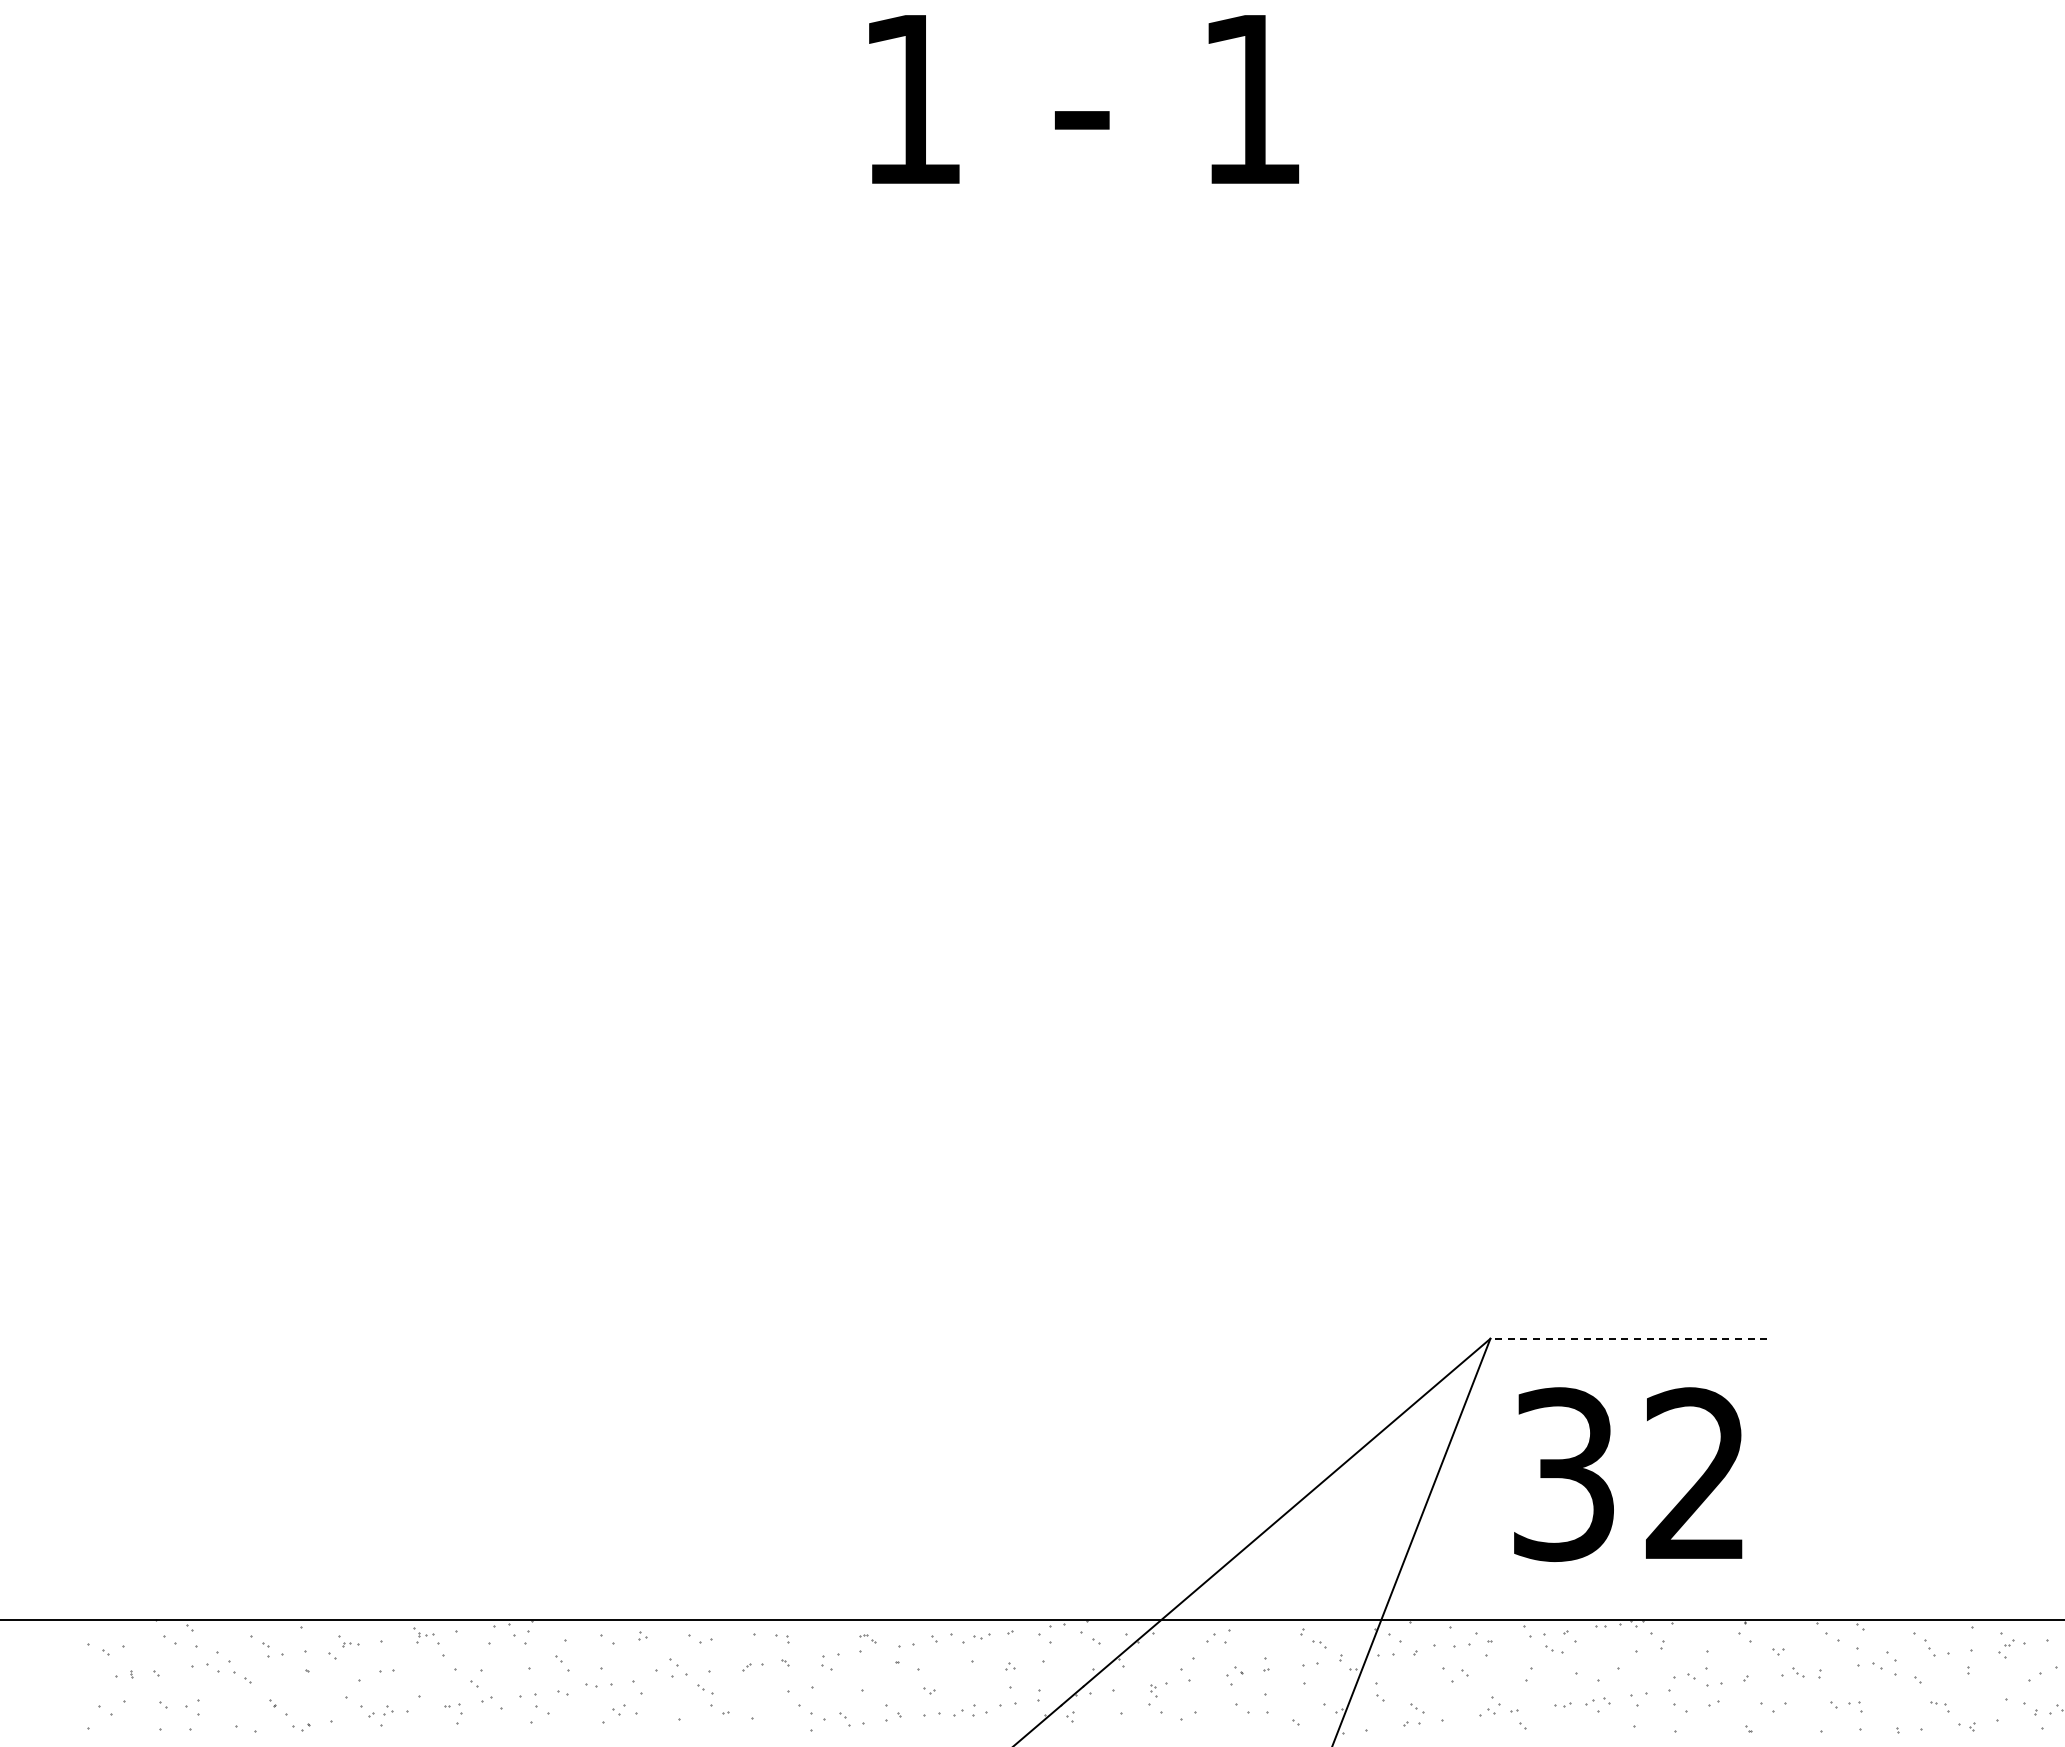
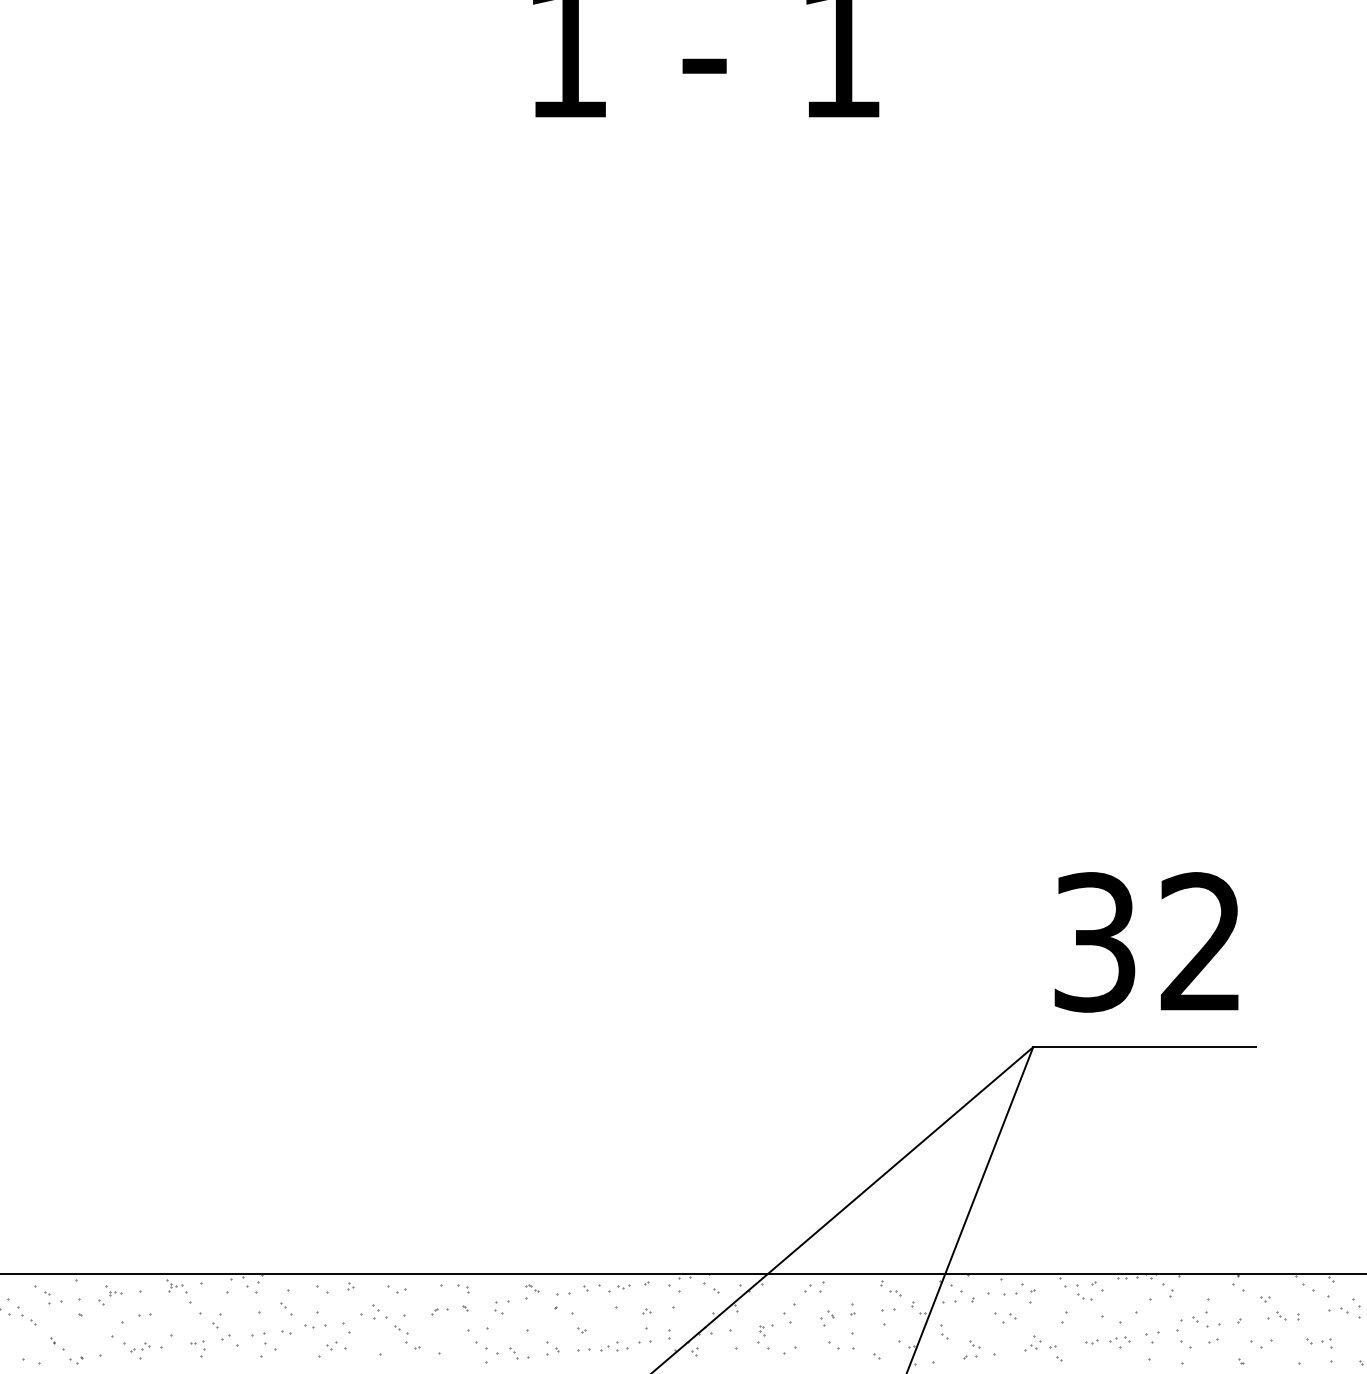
line: (1628, 1338) -> (1144, 1046), dashed -> solid
text: (1628, 1474) -> (1146, 942), moved

